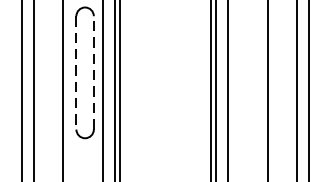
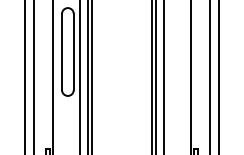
line: (93, 72) -> (73, 51), dashed -> solid
line: (77, 73) -> (62, 52), dashed -> solid

